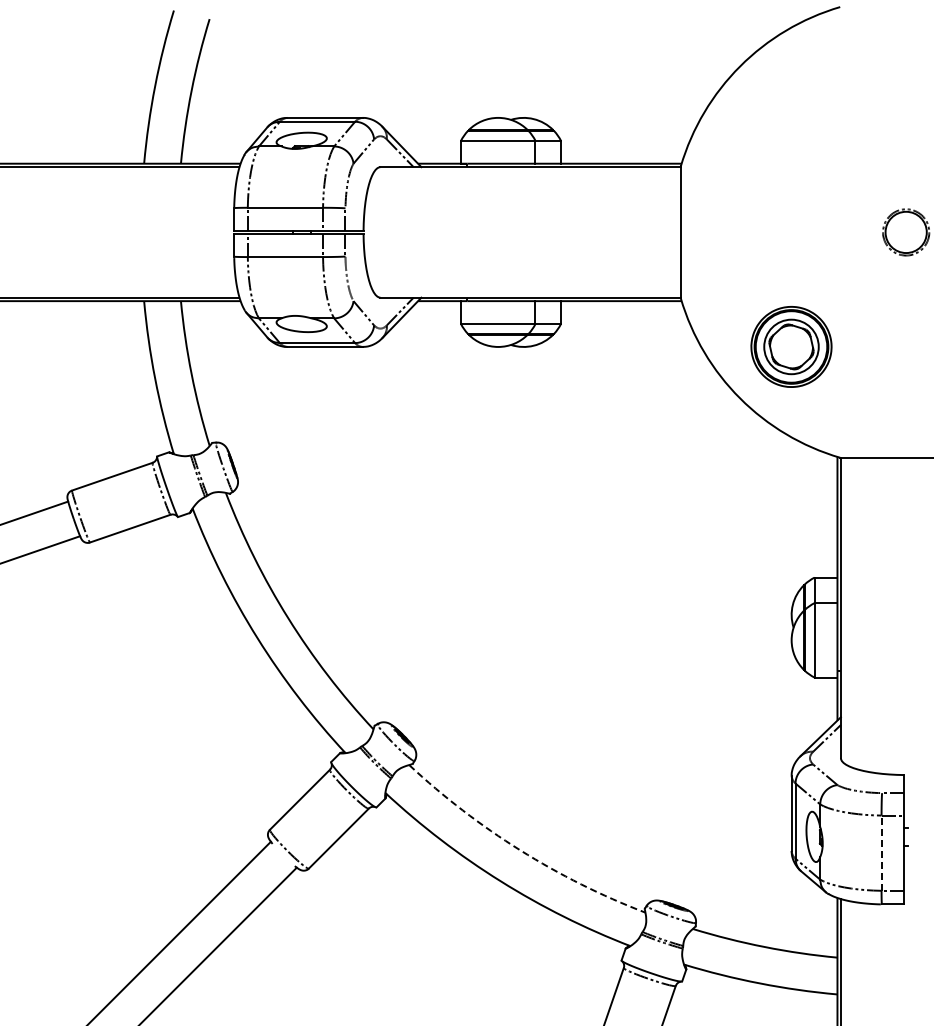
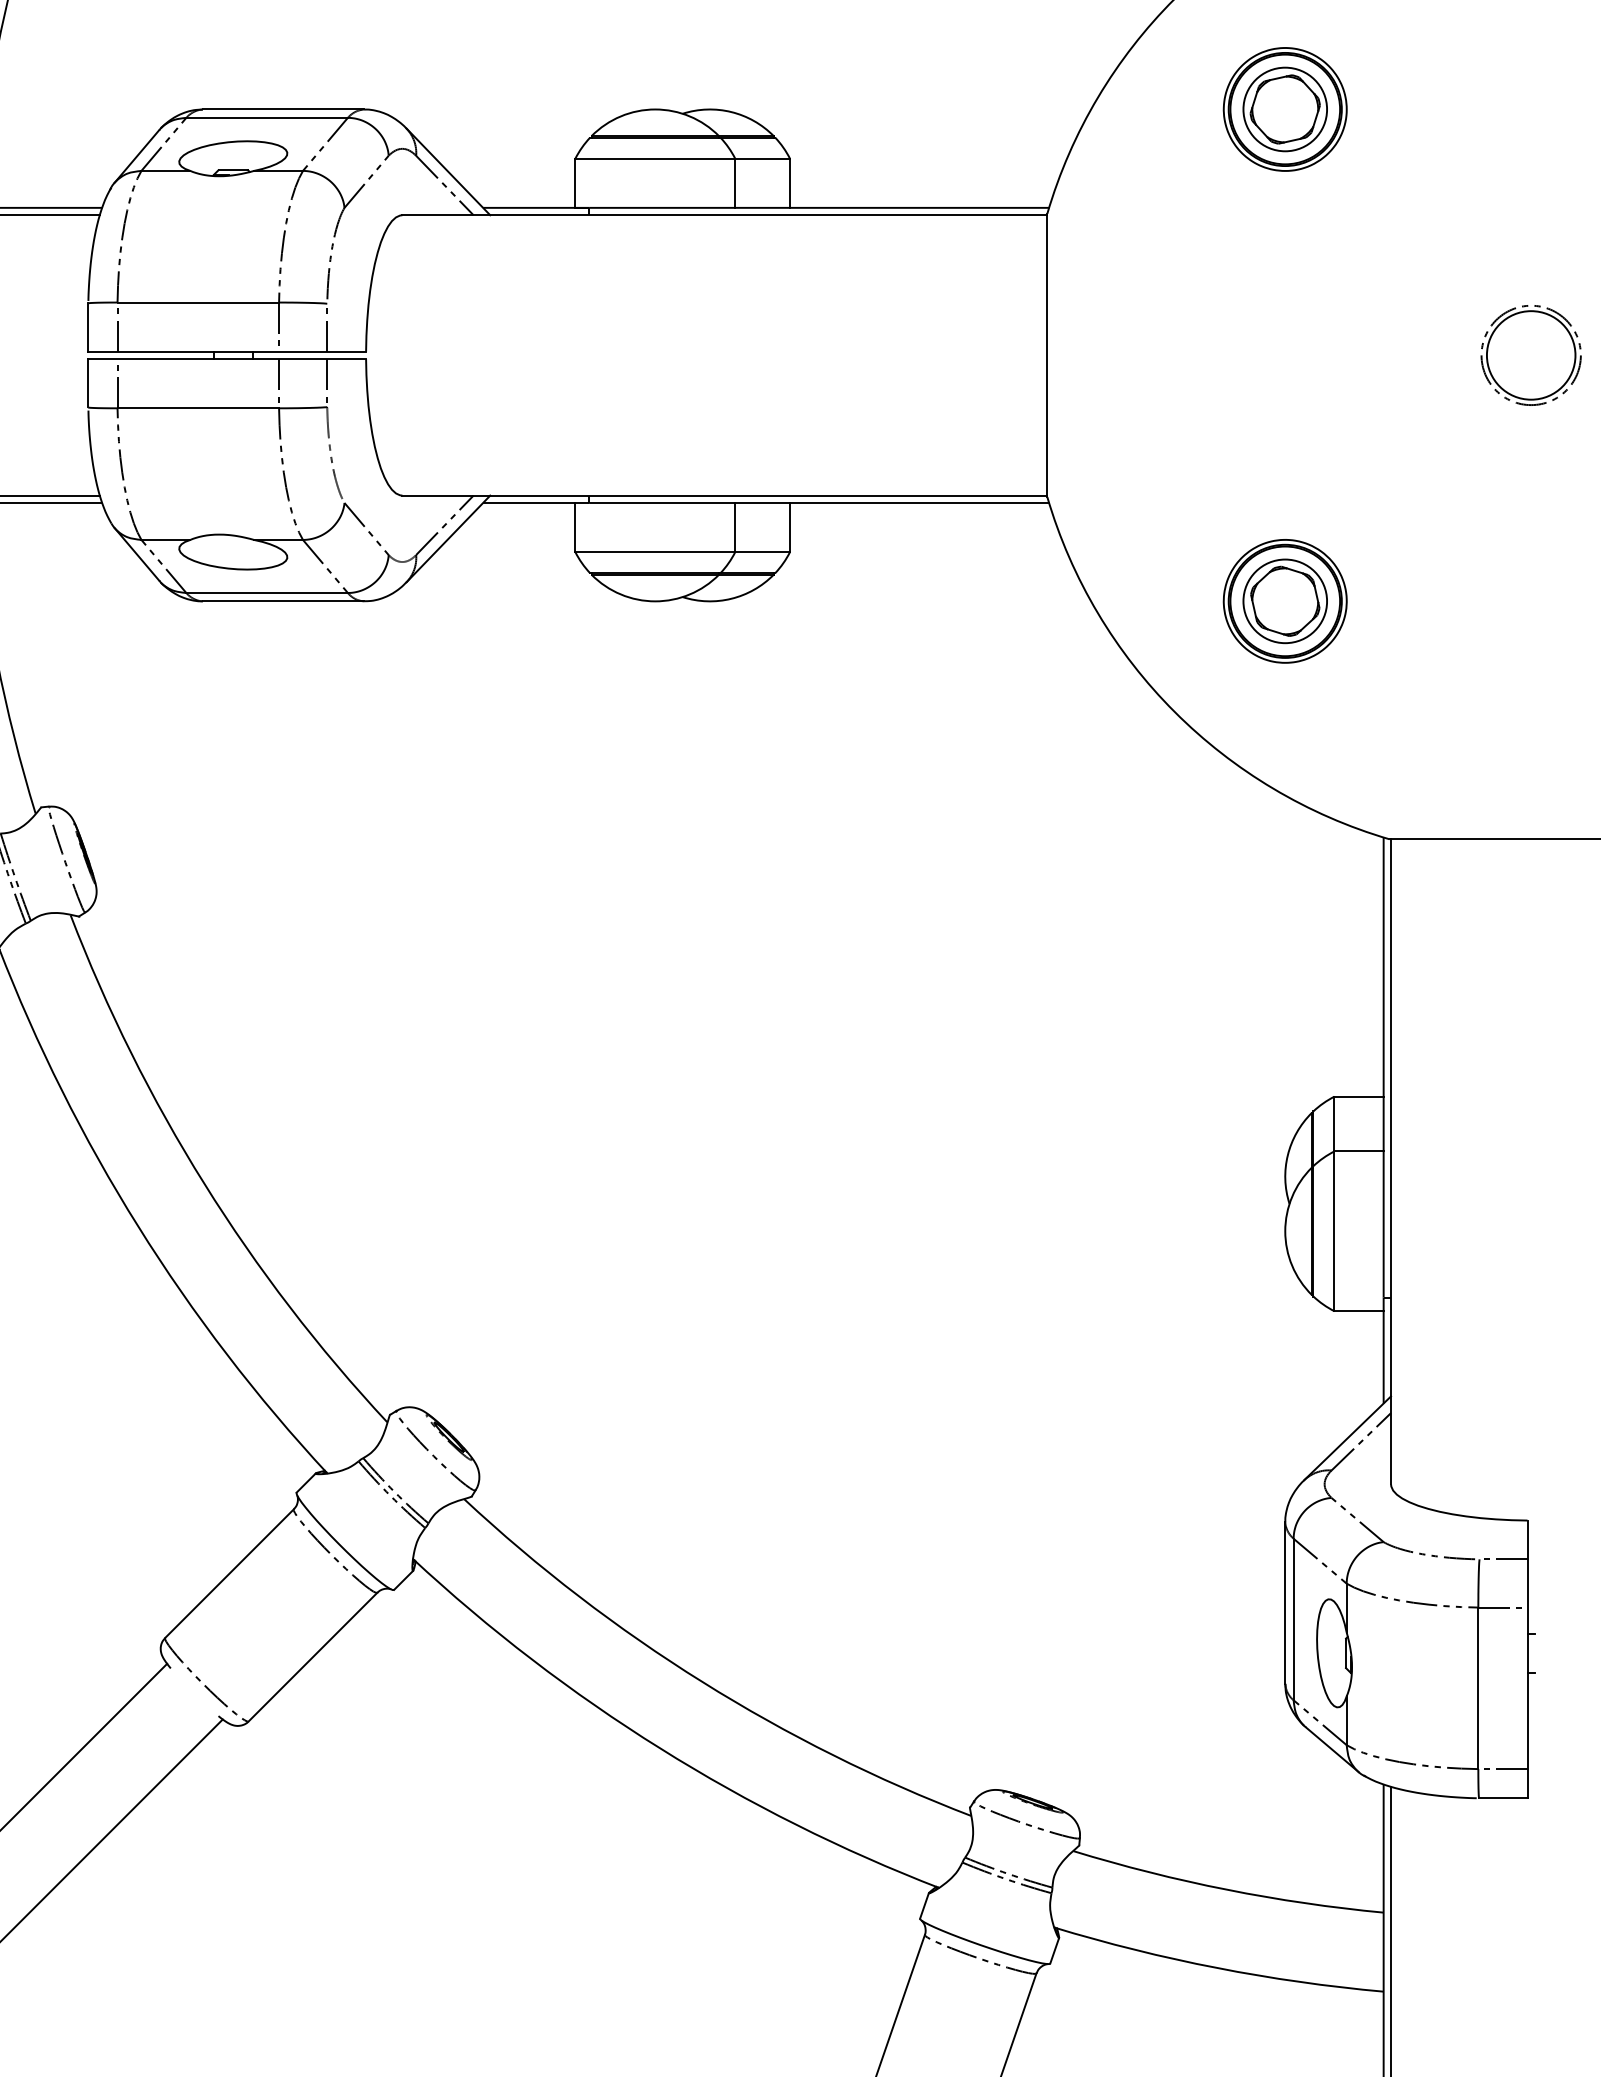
part: (791, 117) -> (1284, 108), added
part: (791, 346) -> (1284, 600), size x0.71
arc: (520, 850) -> (703, 1682), dashed -> solid
line: (881, 853) -> (1478, 1688), dashed -> solid

